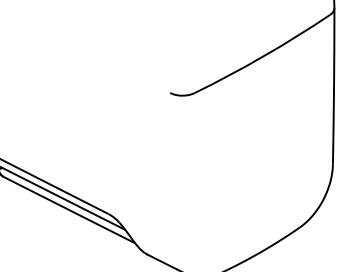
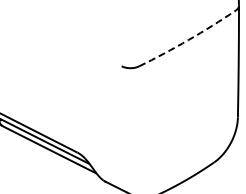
arc: (263, 56) -> (188, 40), solid -> dashed

